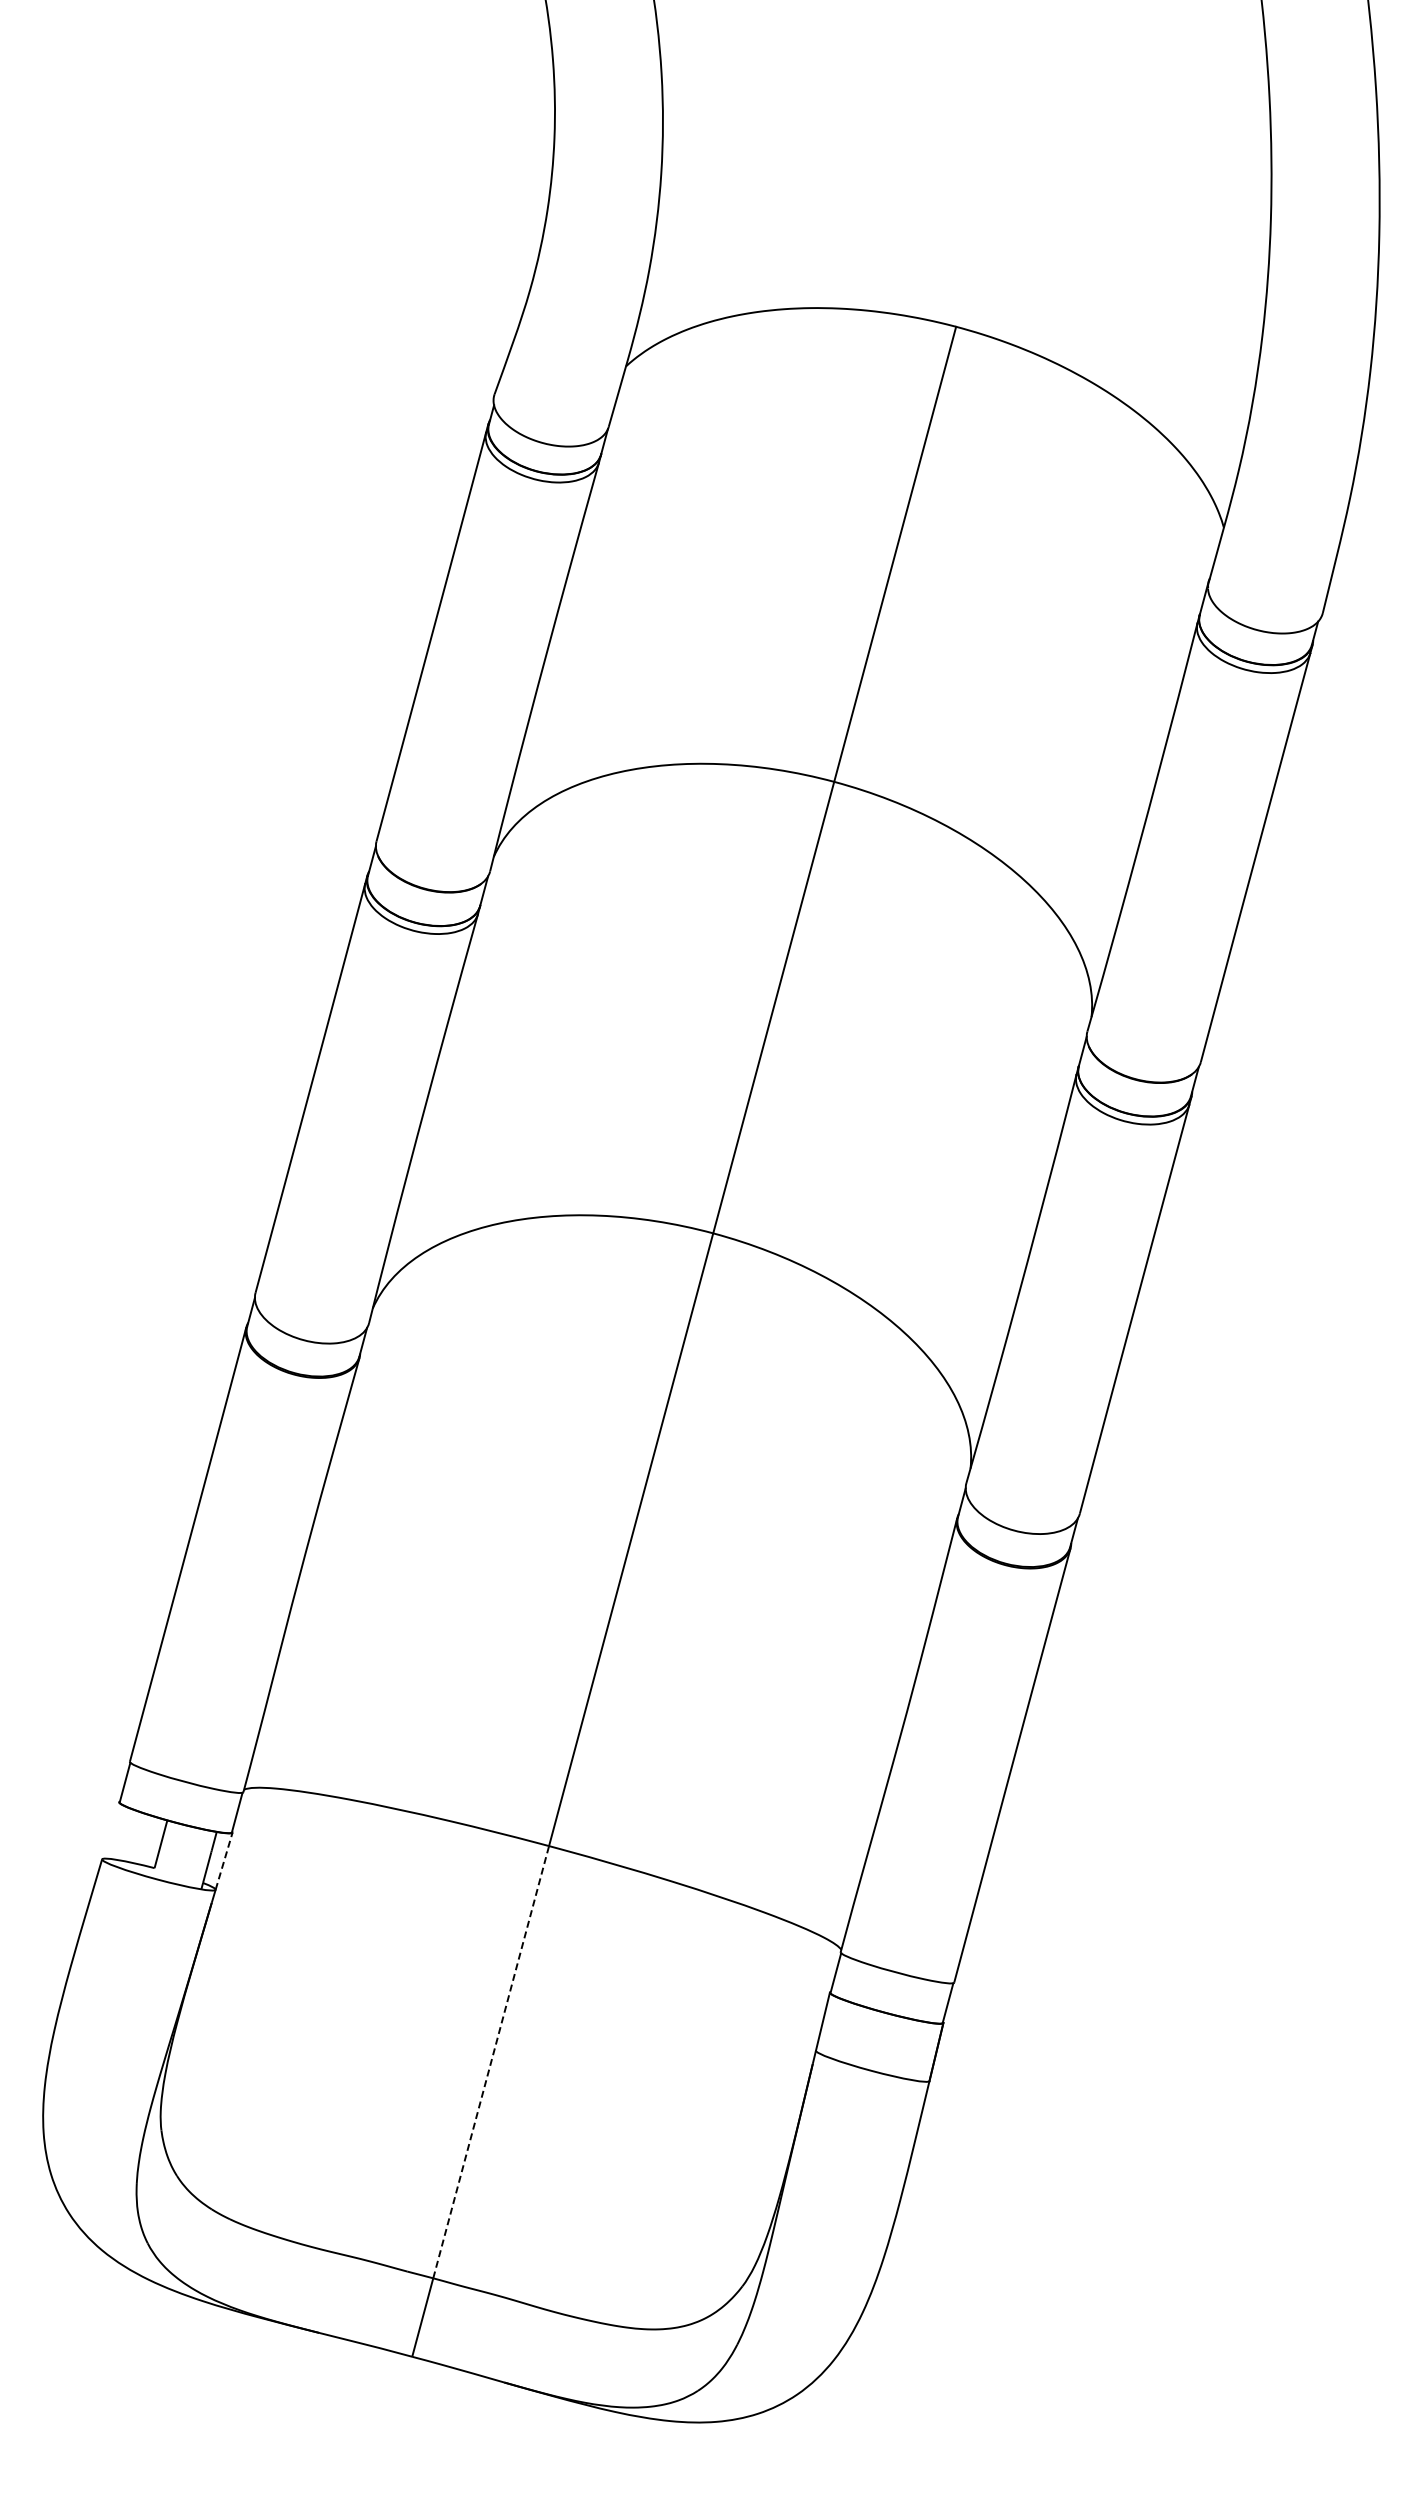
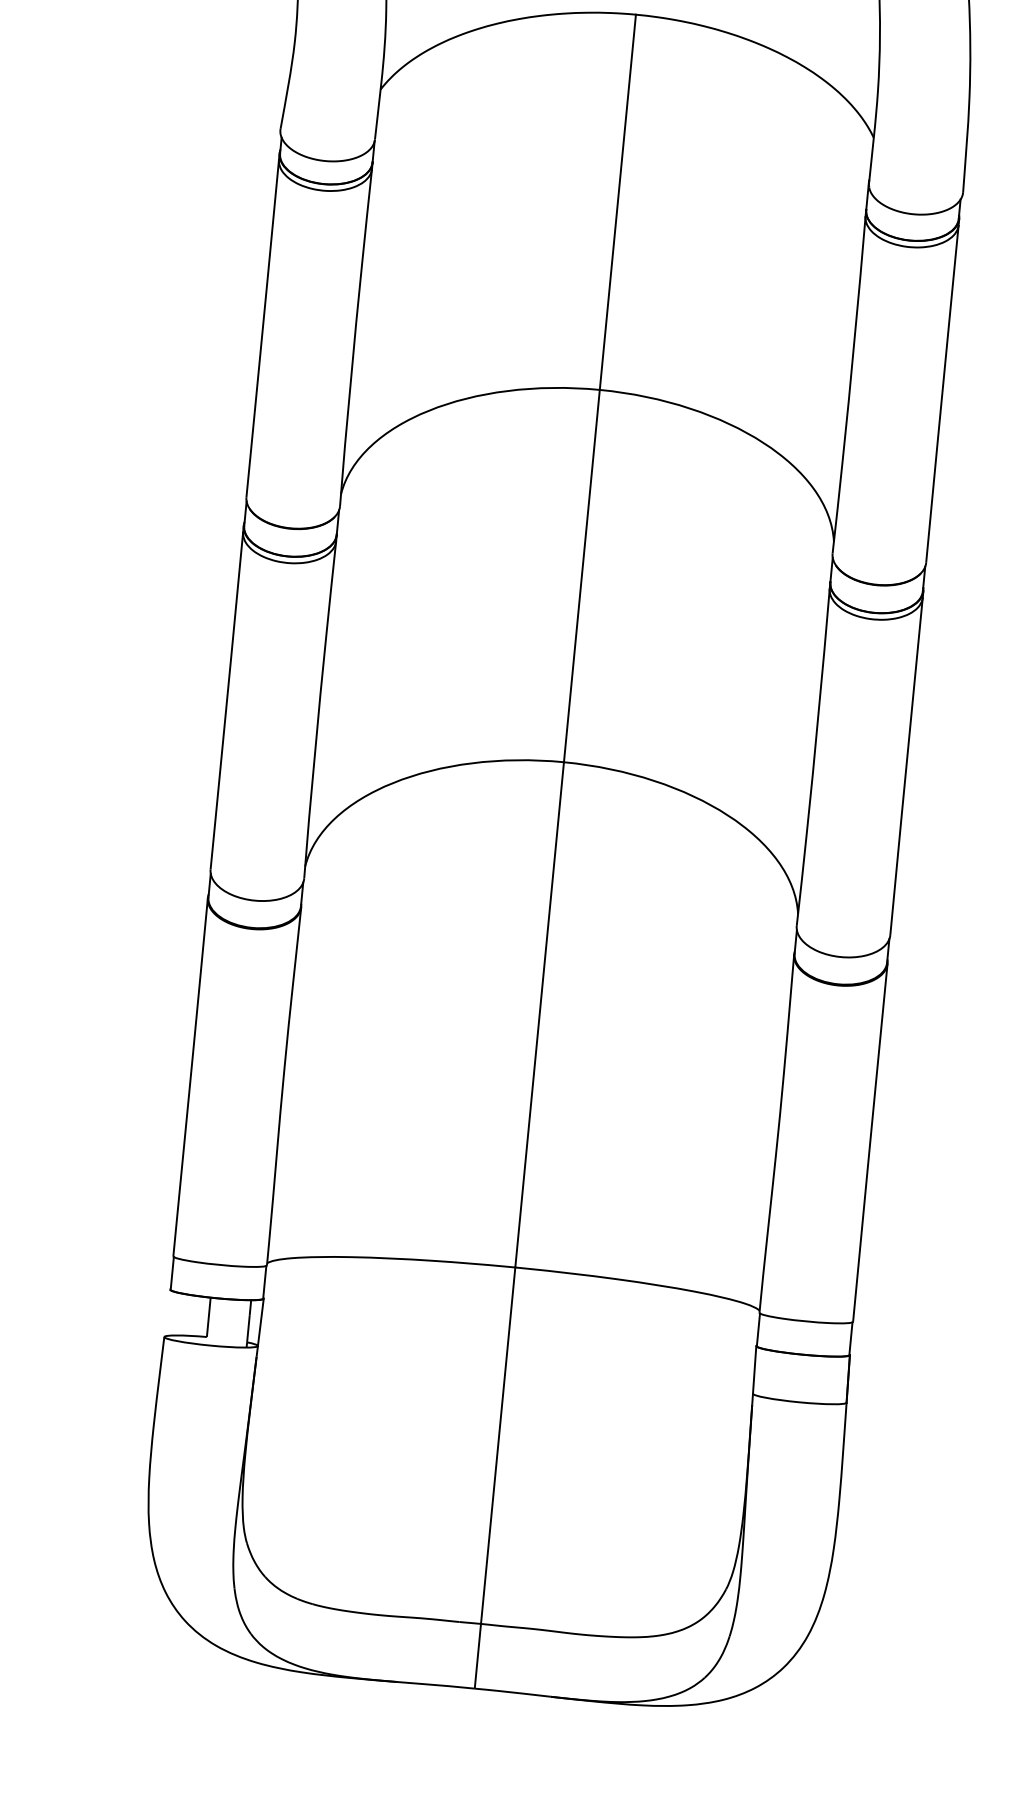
line: (224, 1861) -> (261, 1322), dashed -> solid
line: (491, 2062) -> (498, 1445), dashed -> solid

